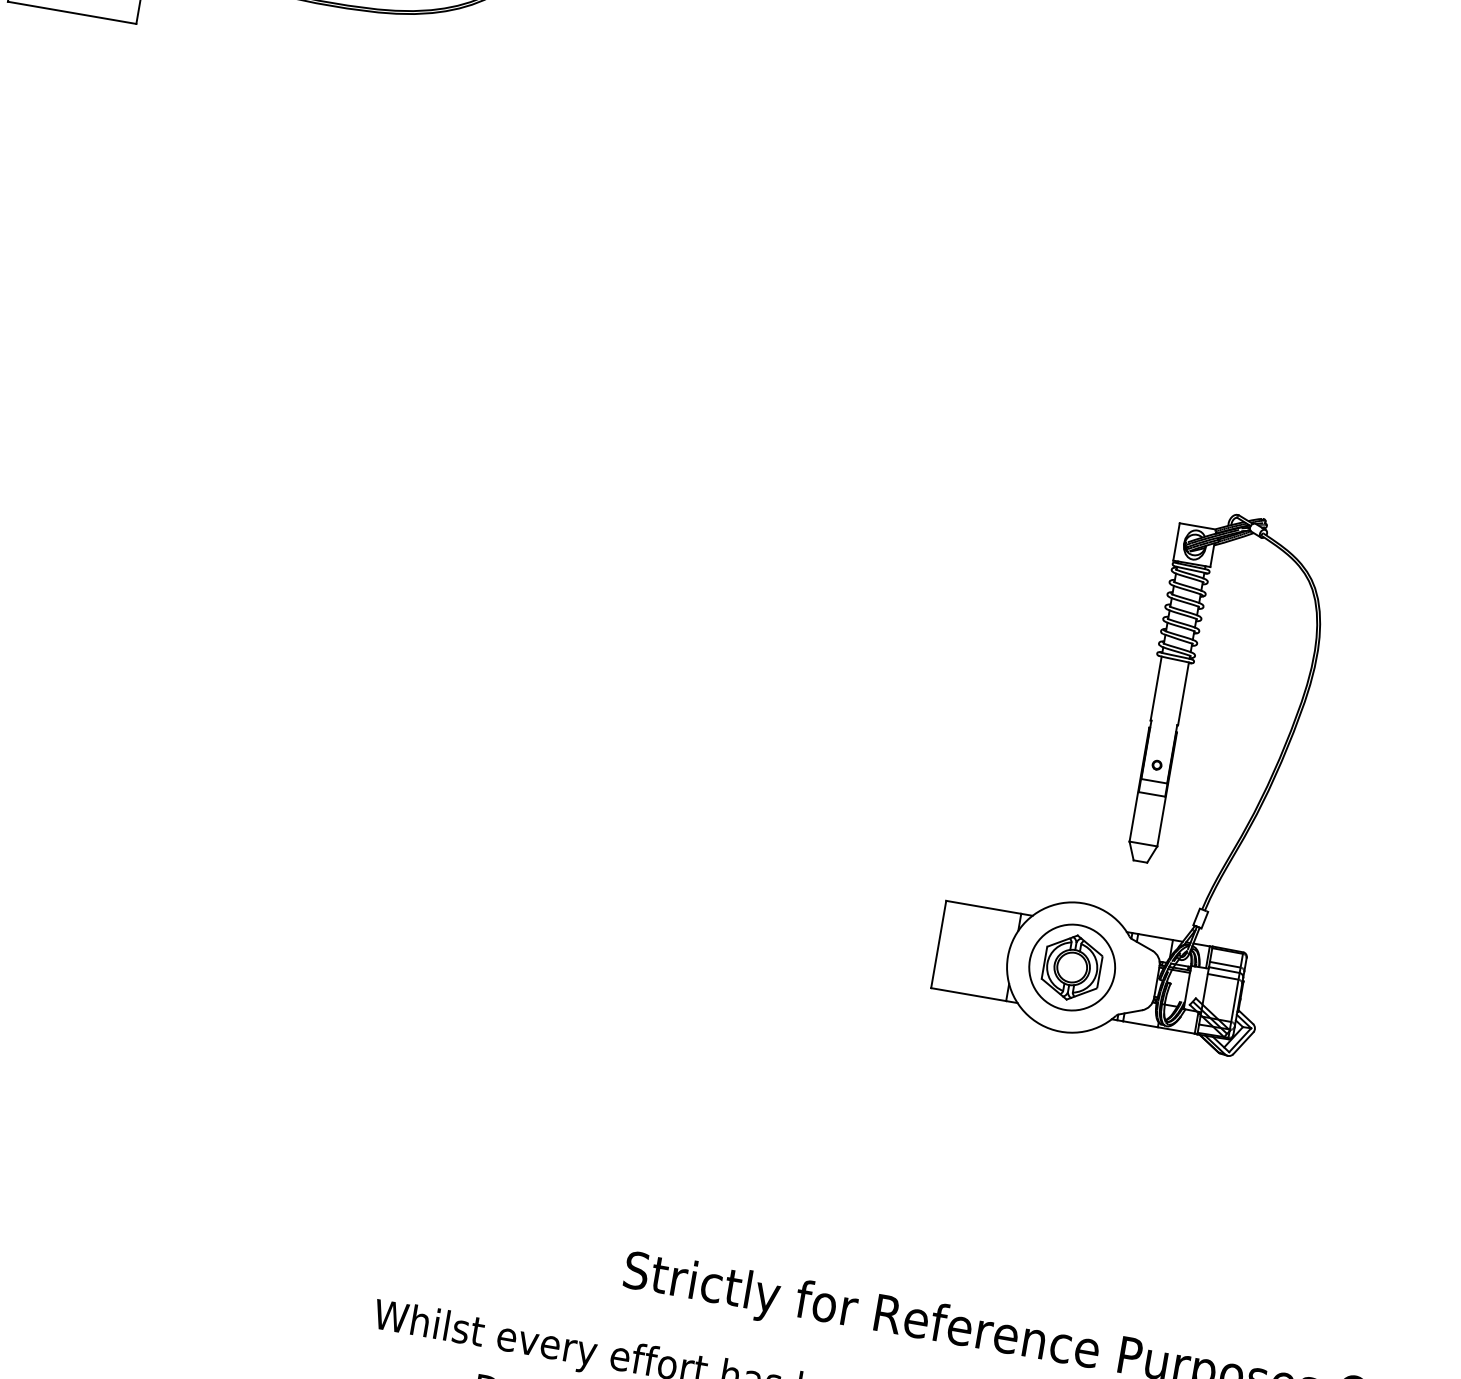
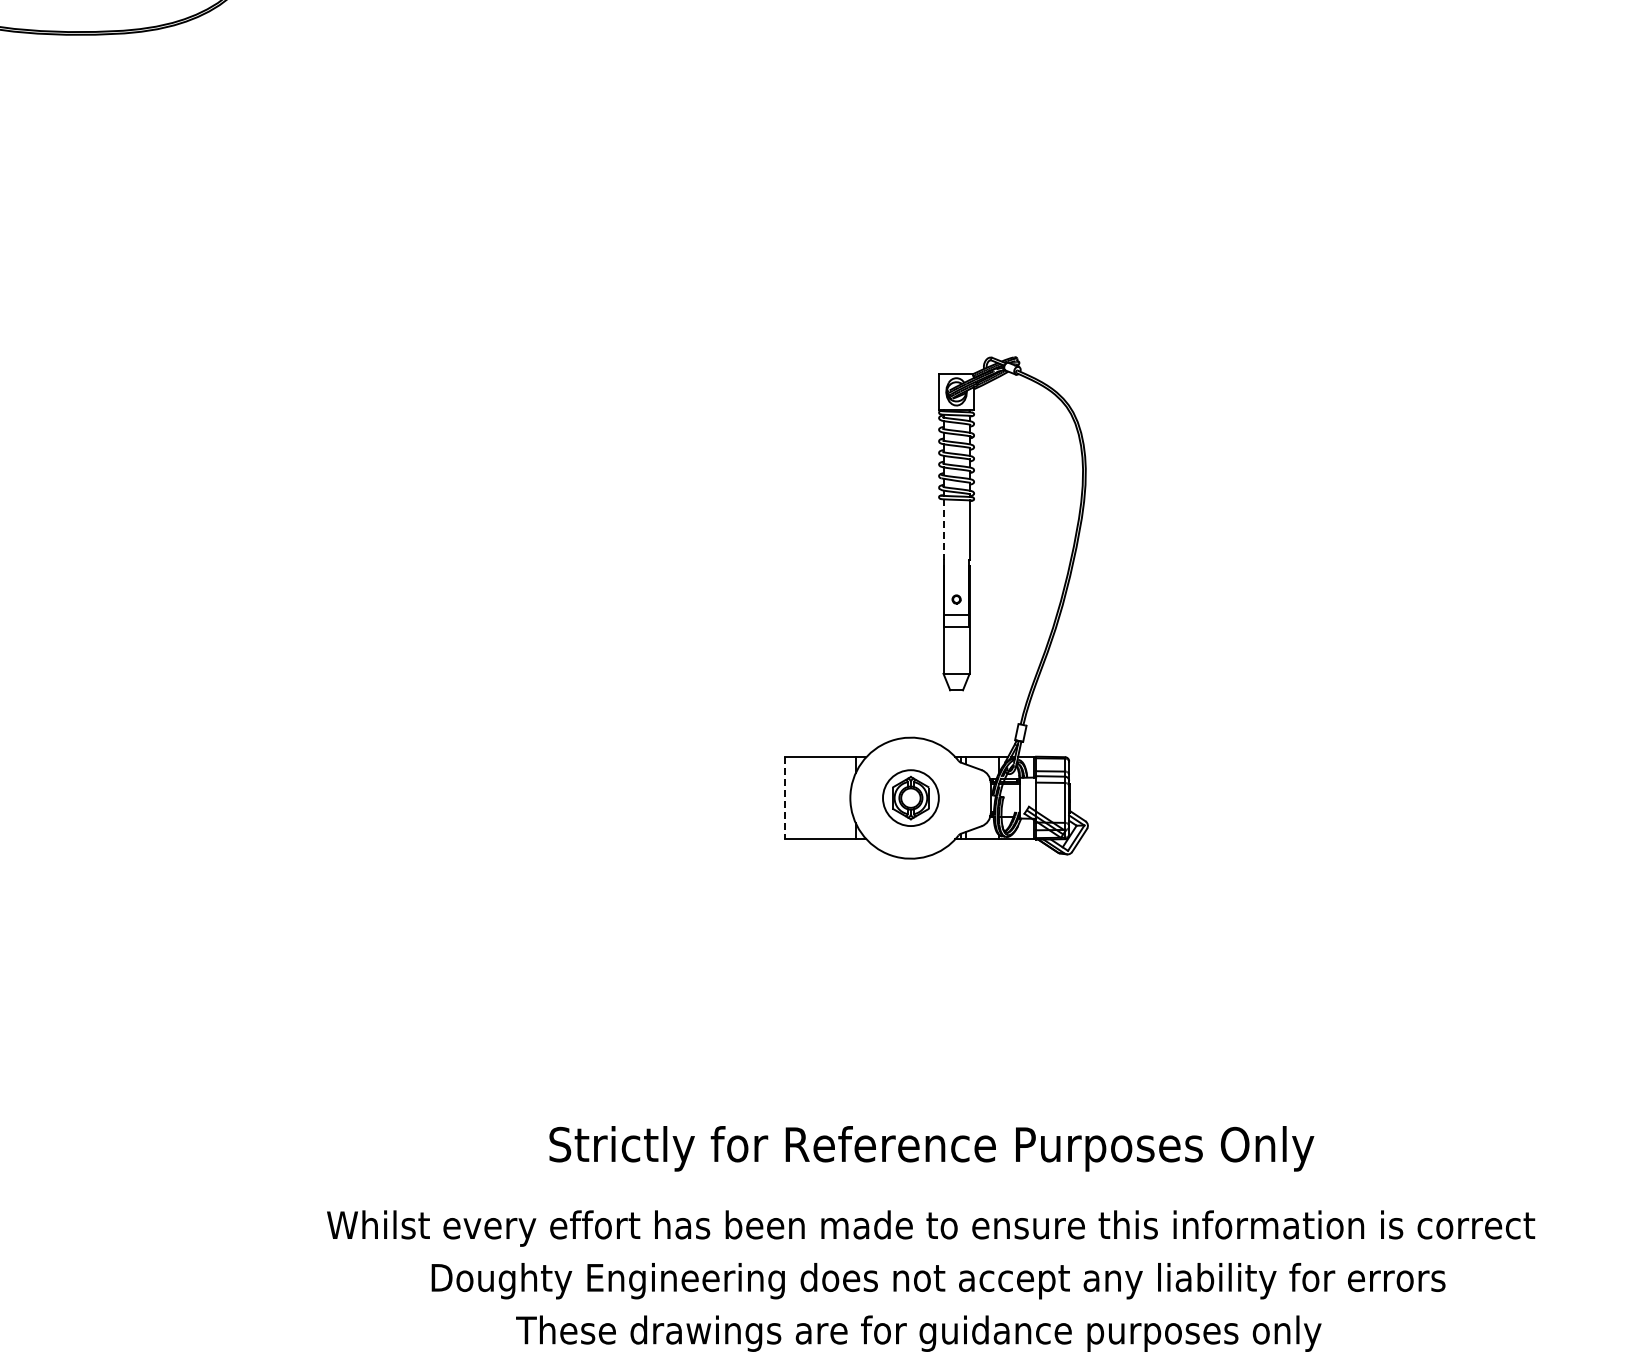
line: (1155, 688) -> (943, 529), solid -> dashed
line: (939, 944) -> (785, 798), solid -> dashed
part: (1071, 966) -> (910, 797), size x0.7

